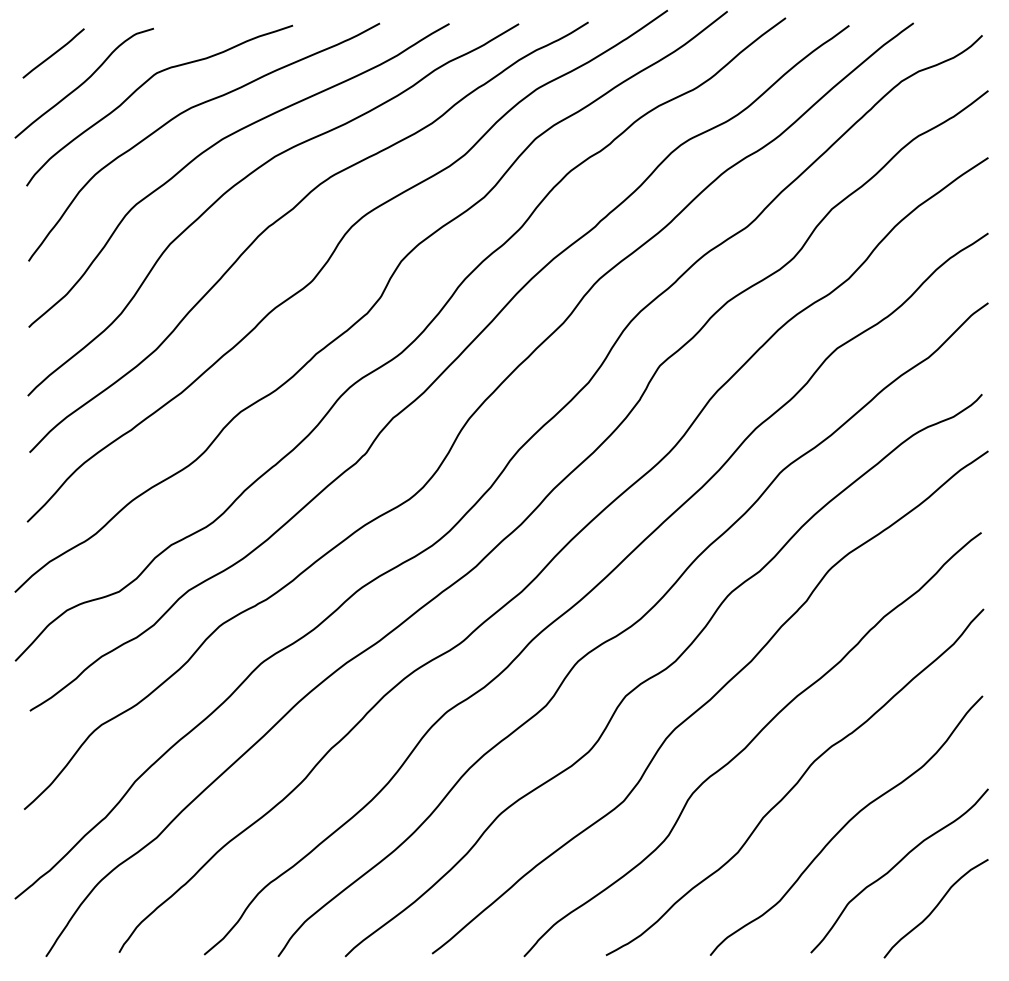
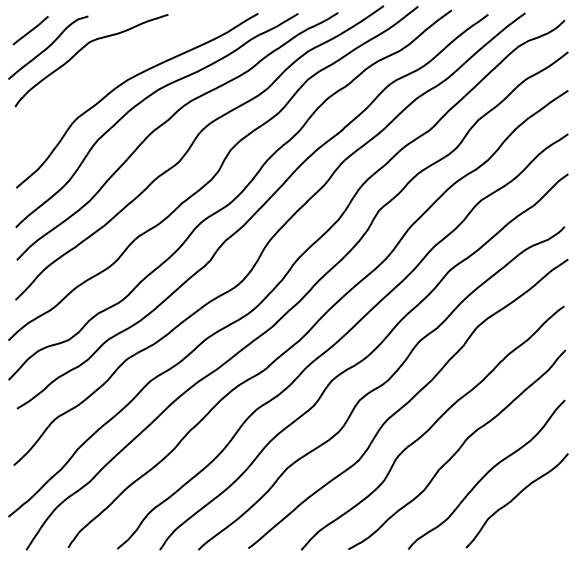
curve: (187, 112) -> (107, 64), removed
curve: (934, 908) -> (537, 522), removed

